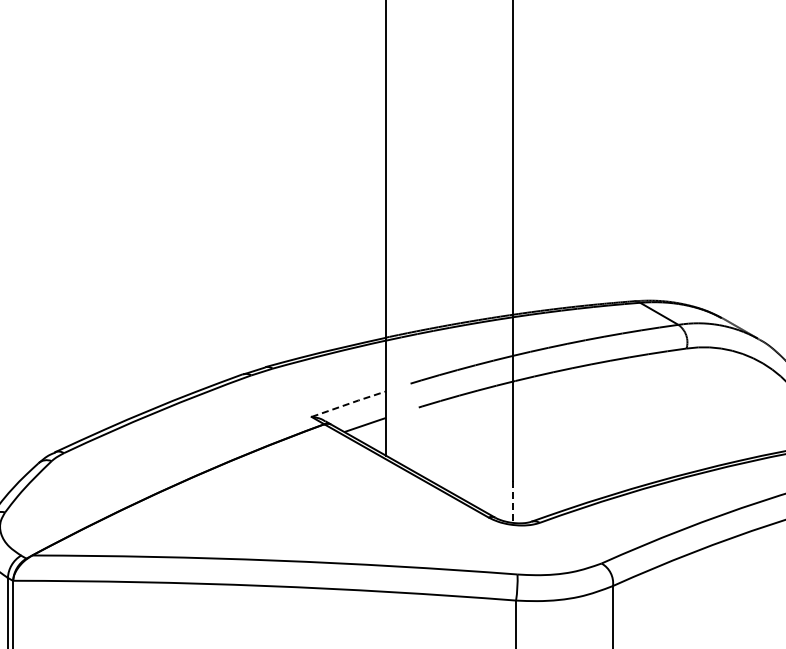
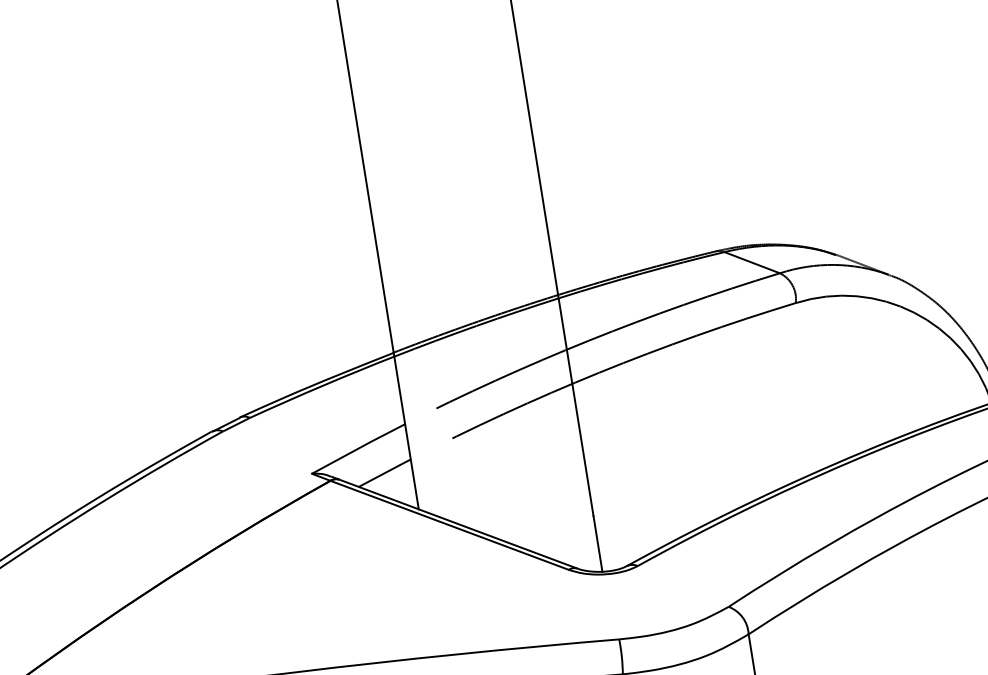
line: (349, 403) -> (359, 447), dashed -> solid
line: (513, 502) -> (598, 544), dashed -> solid

